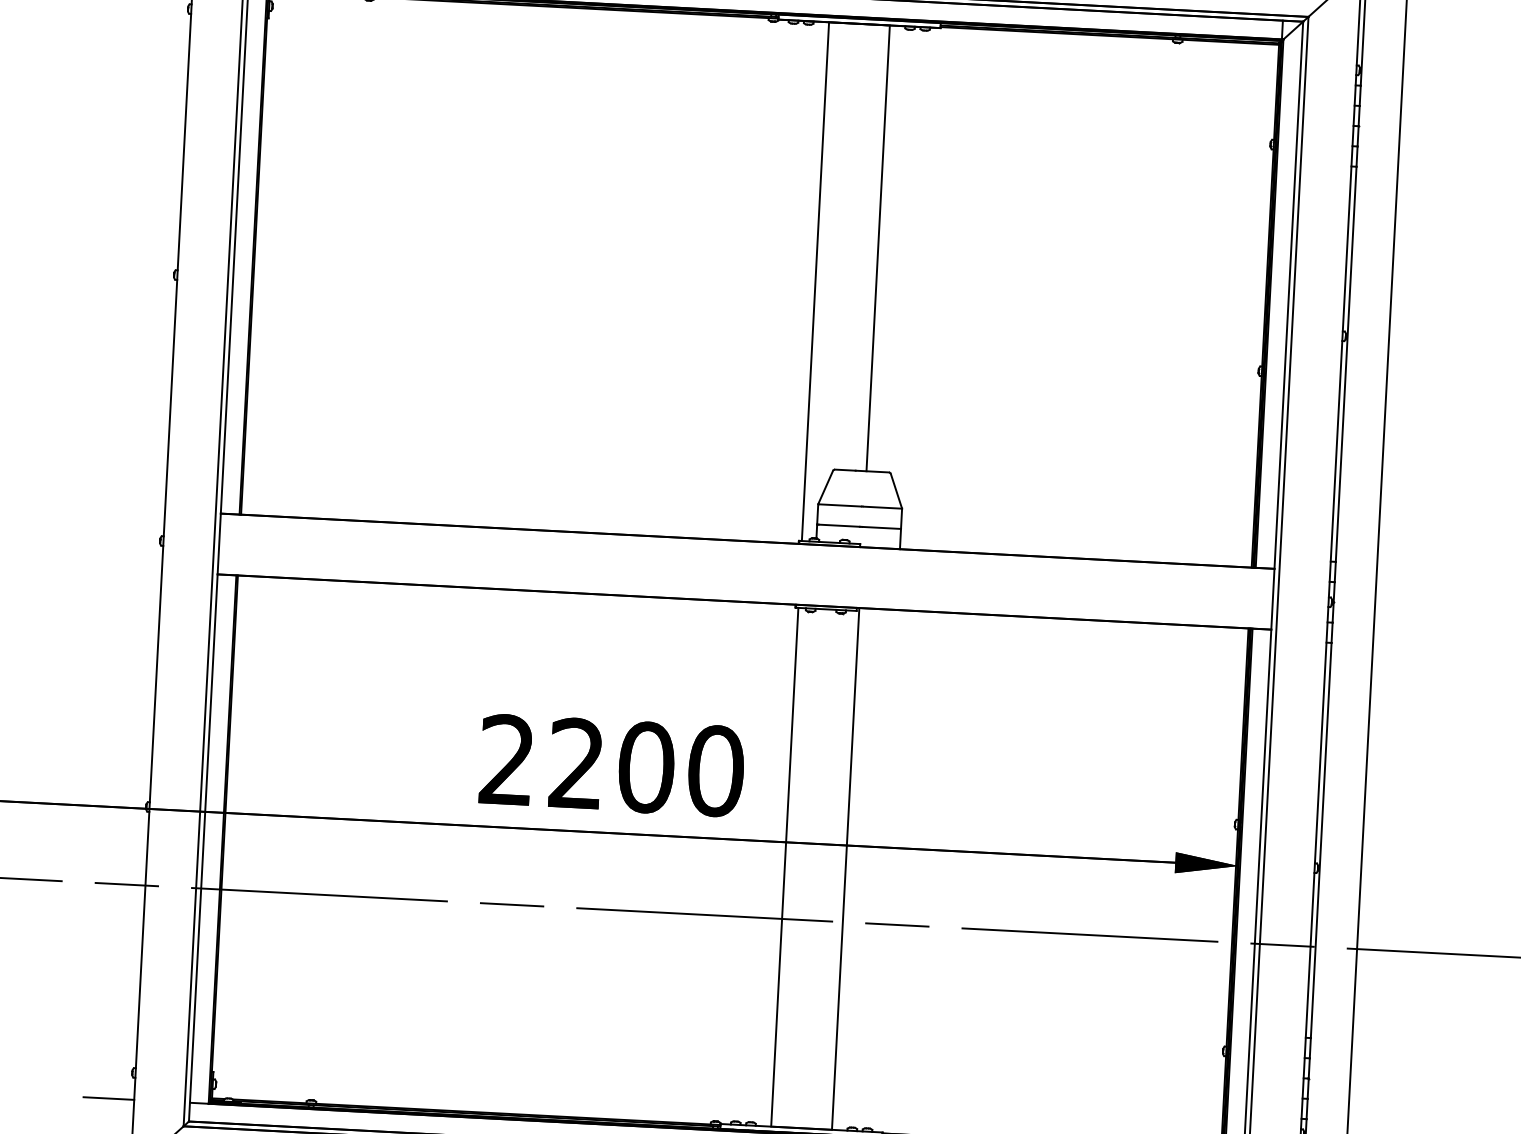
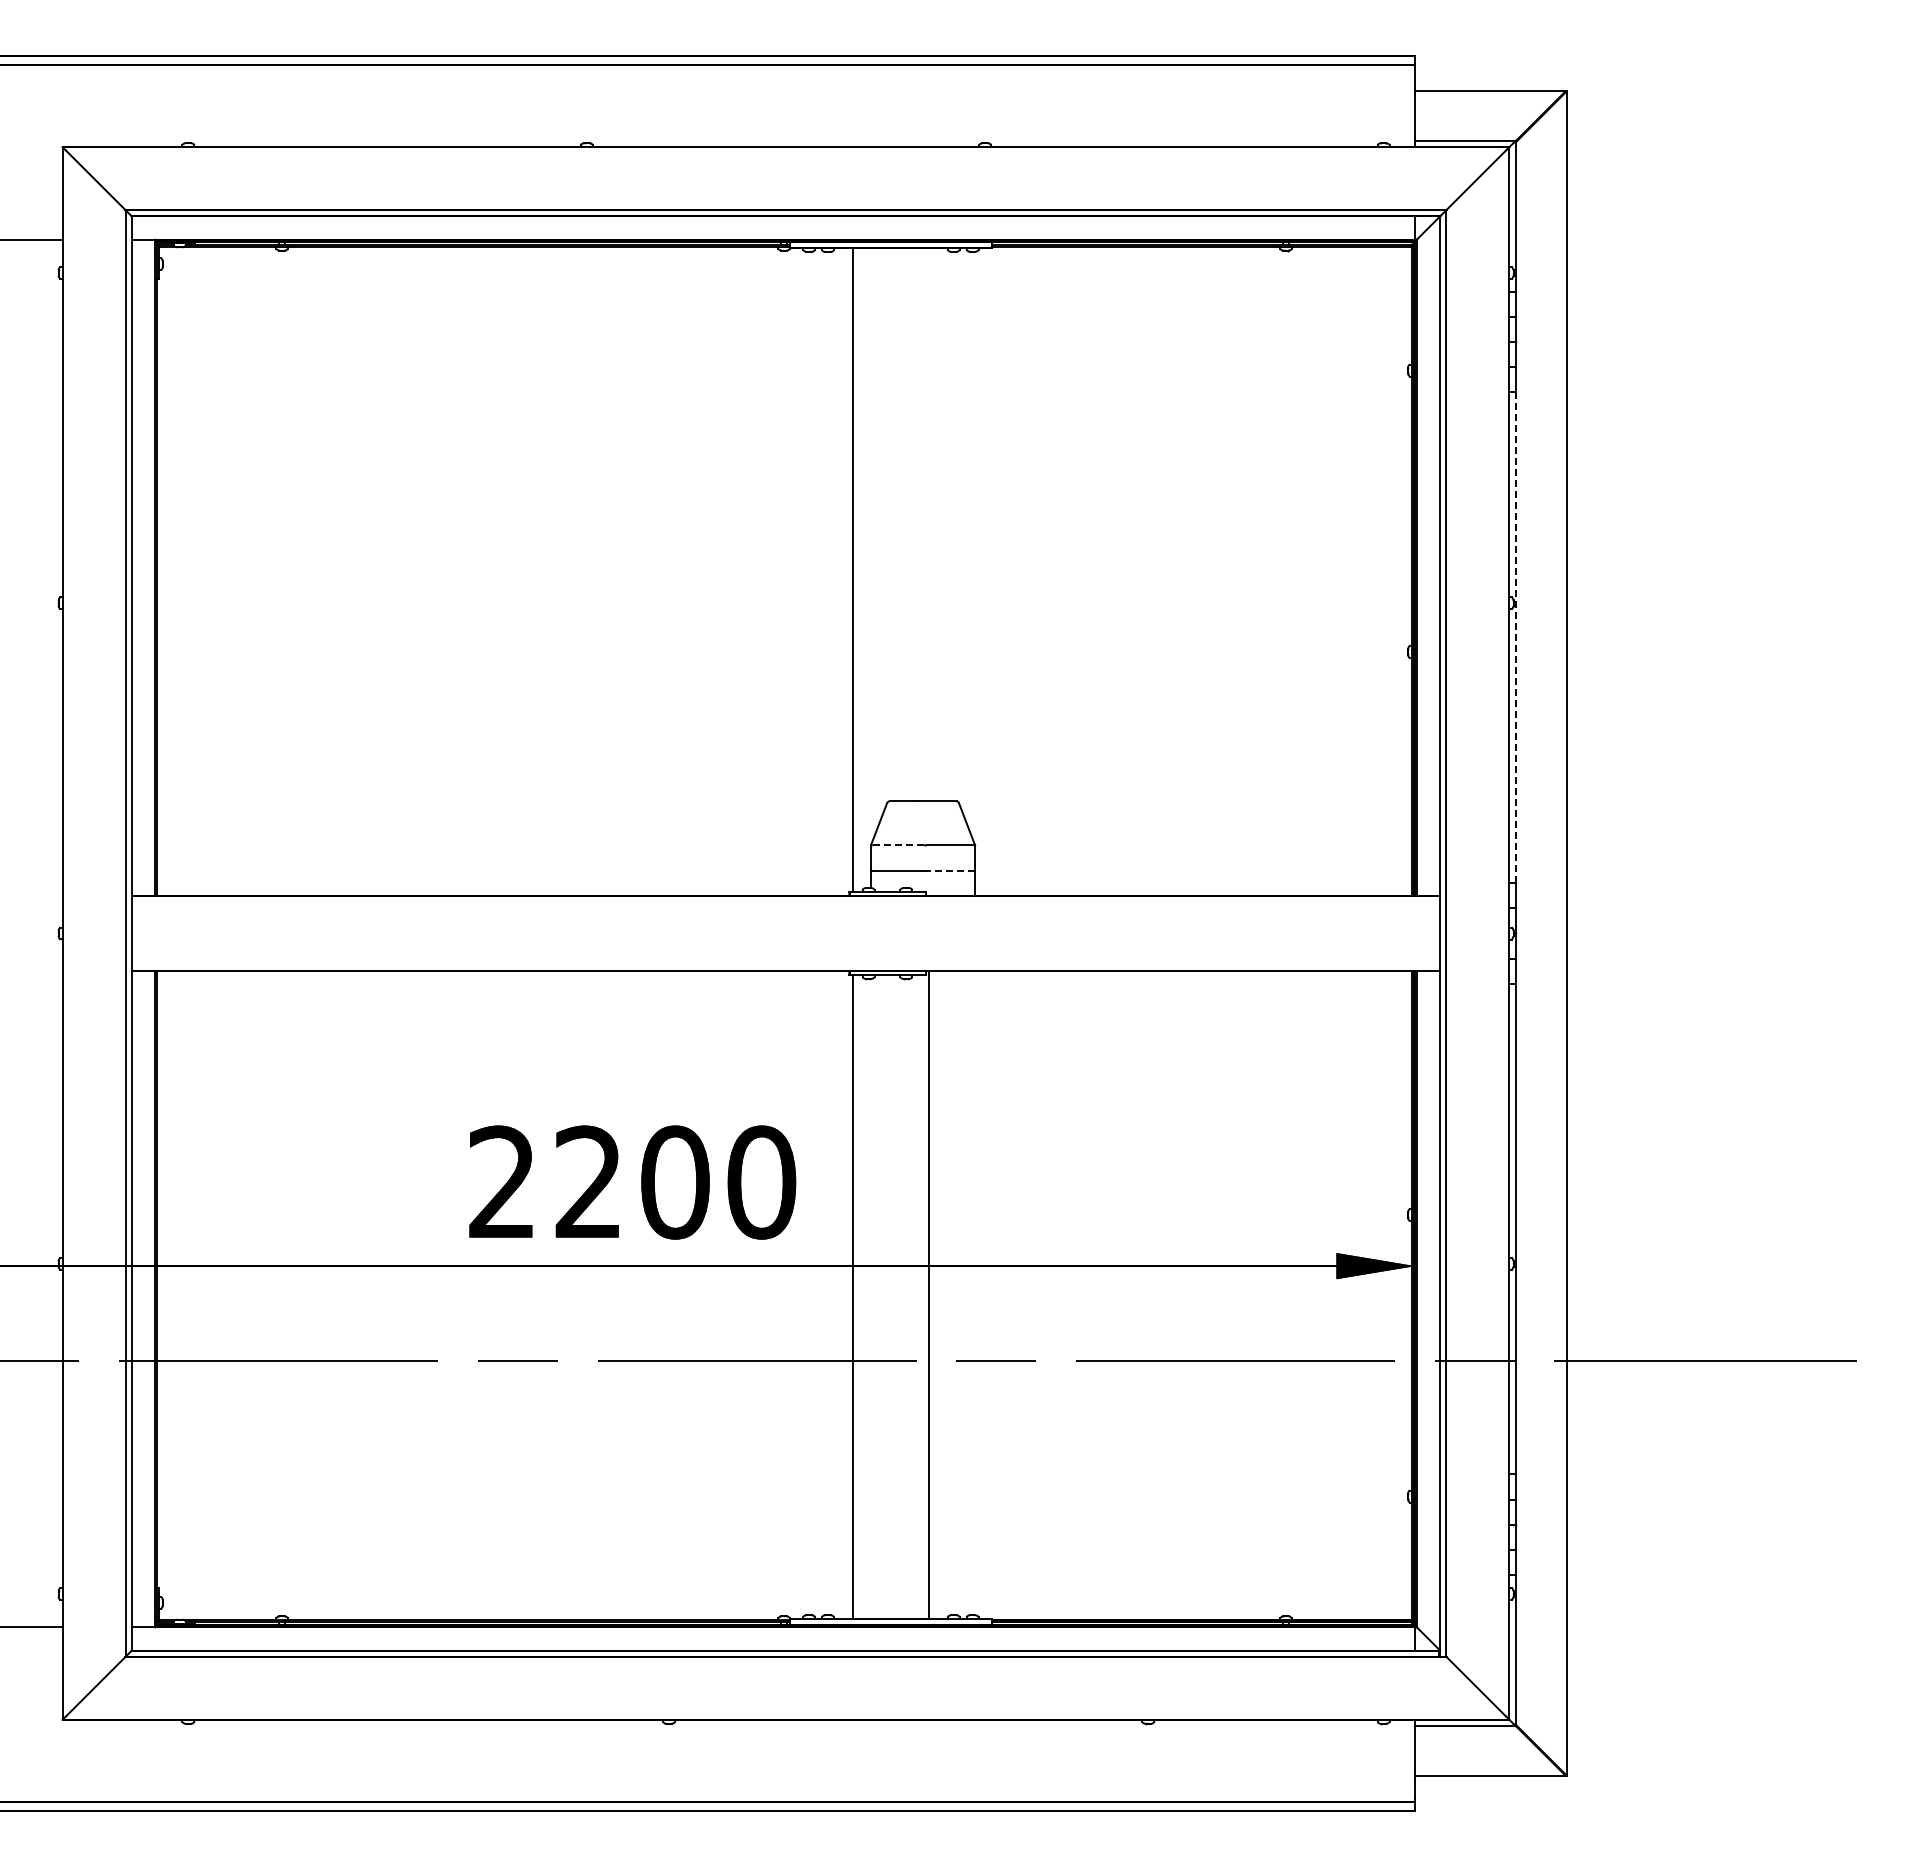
line: (878, 248) -> (928, 524), removed
line: (1346, 364) -> (1515, 637), solid -> dashed
line: (840, 505) -> (898, 845), solid -> dashed
line: (882, 527) -> (951, 870), solid -> dashed

